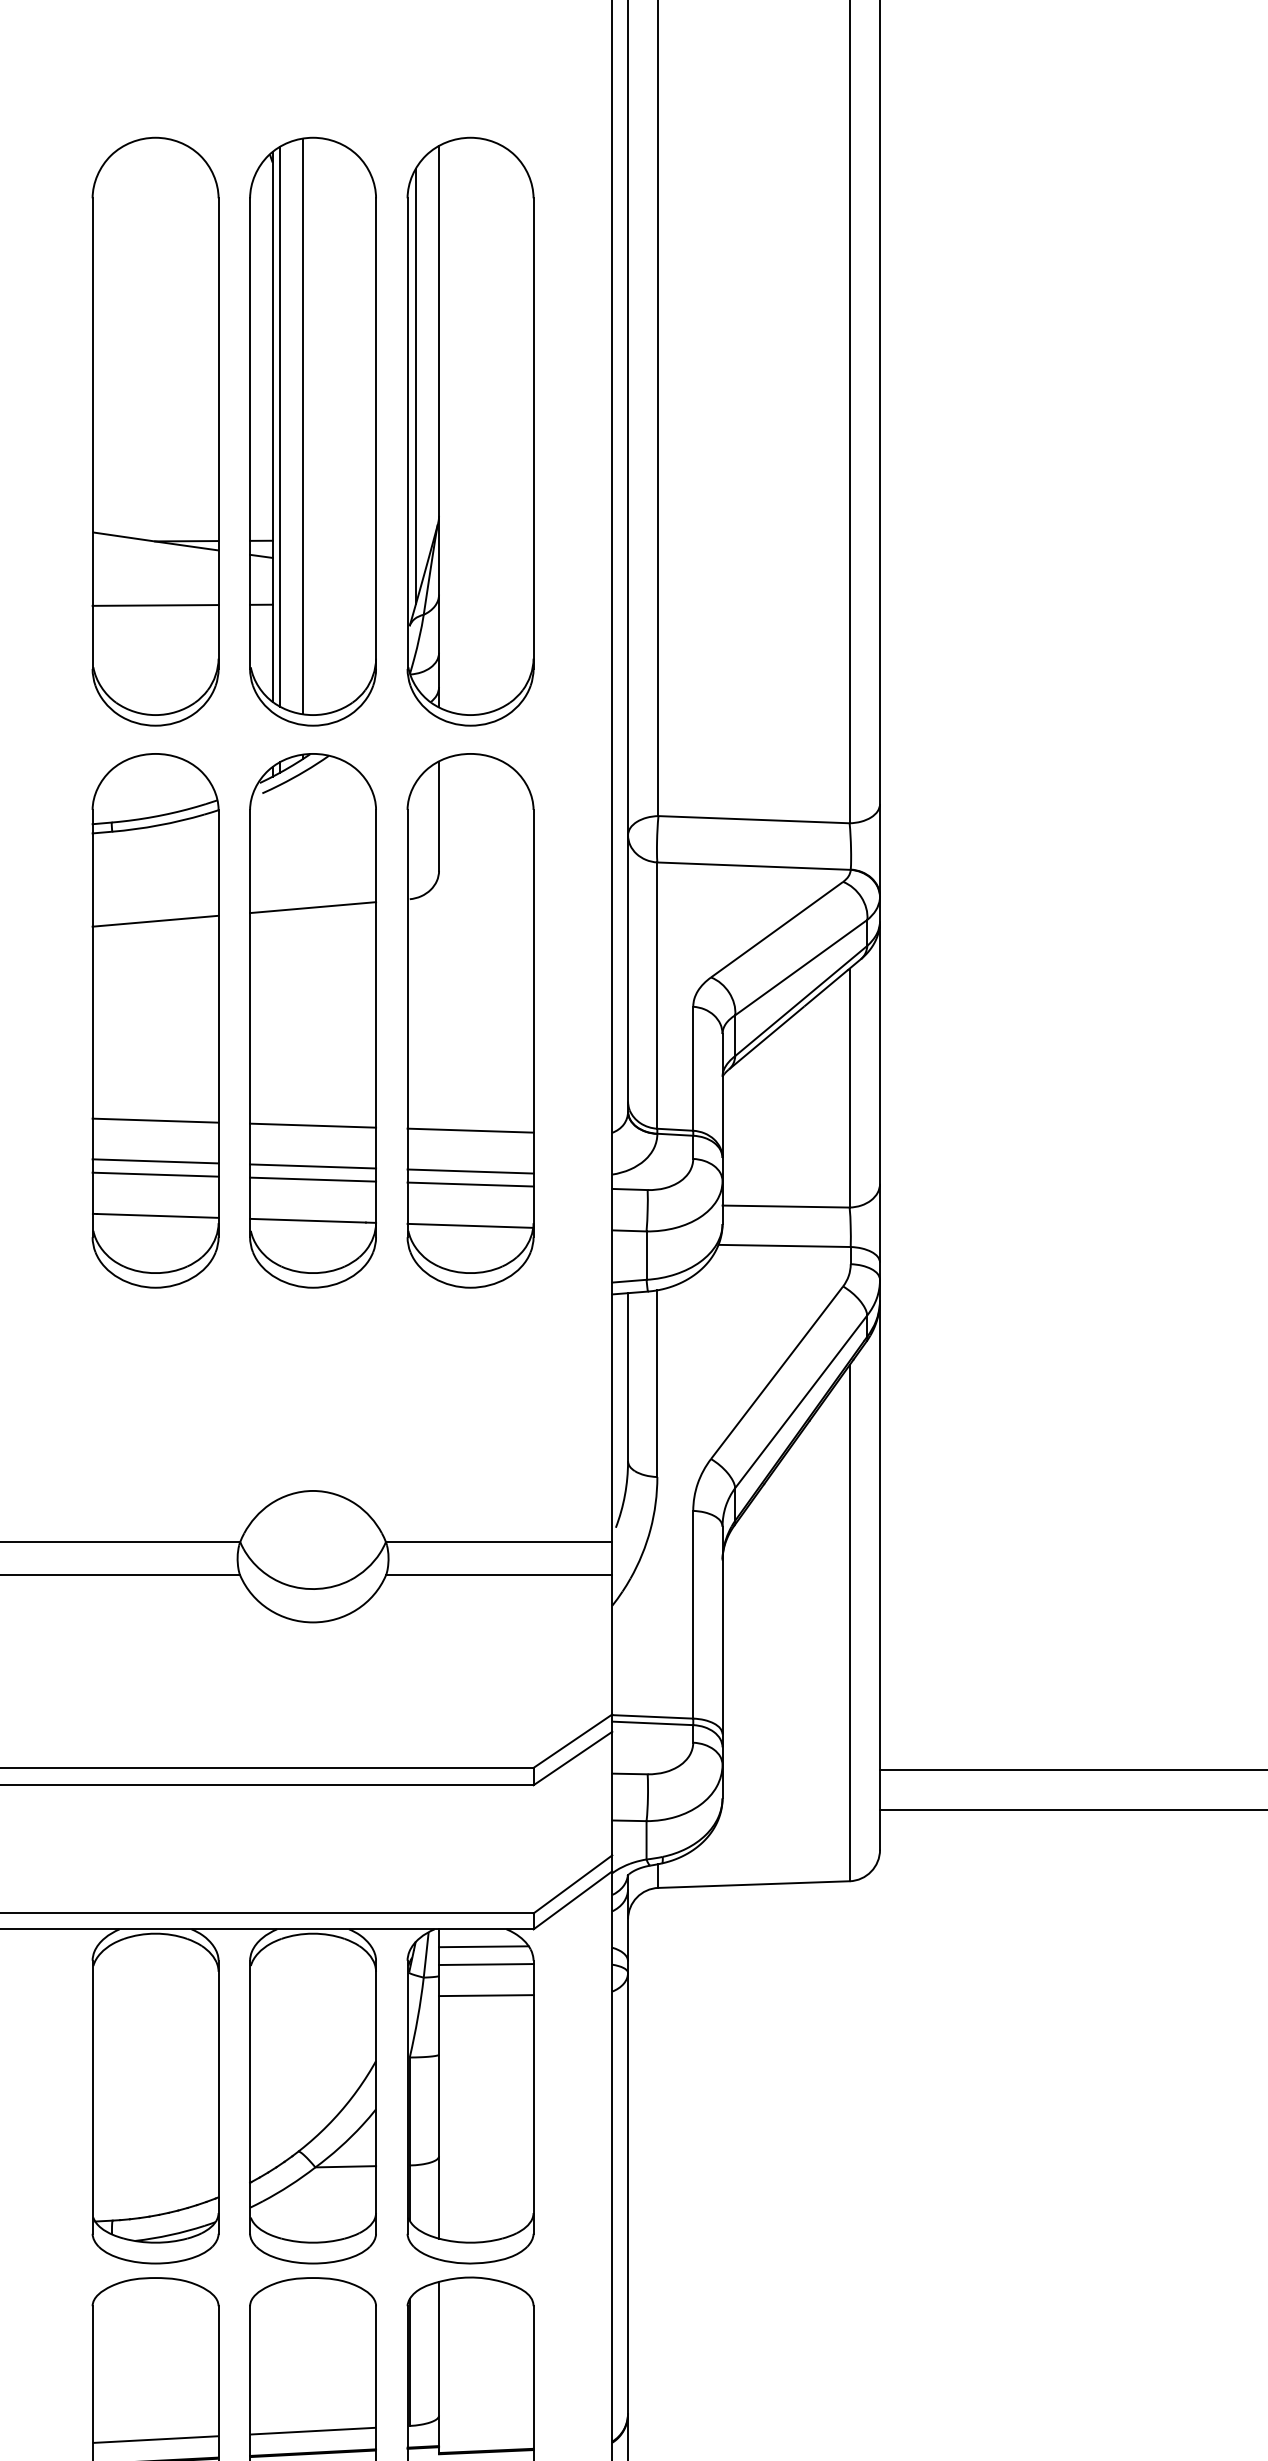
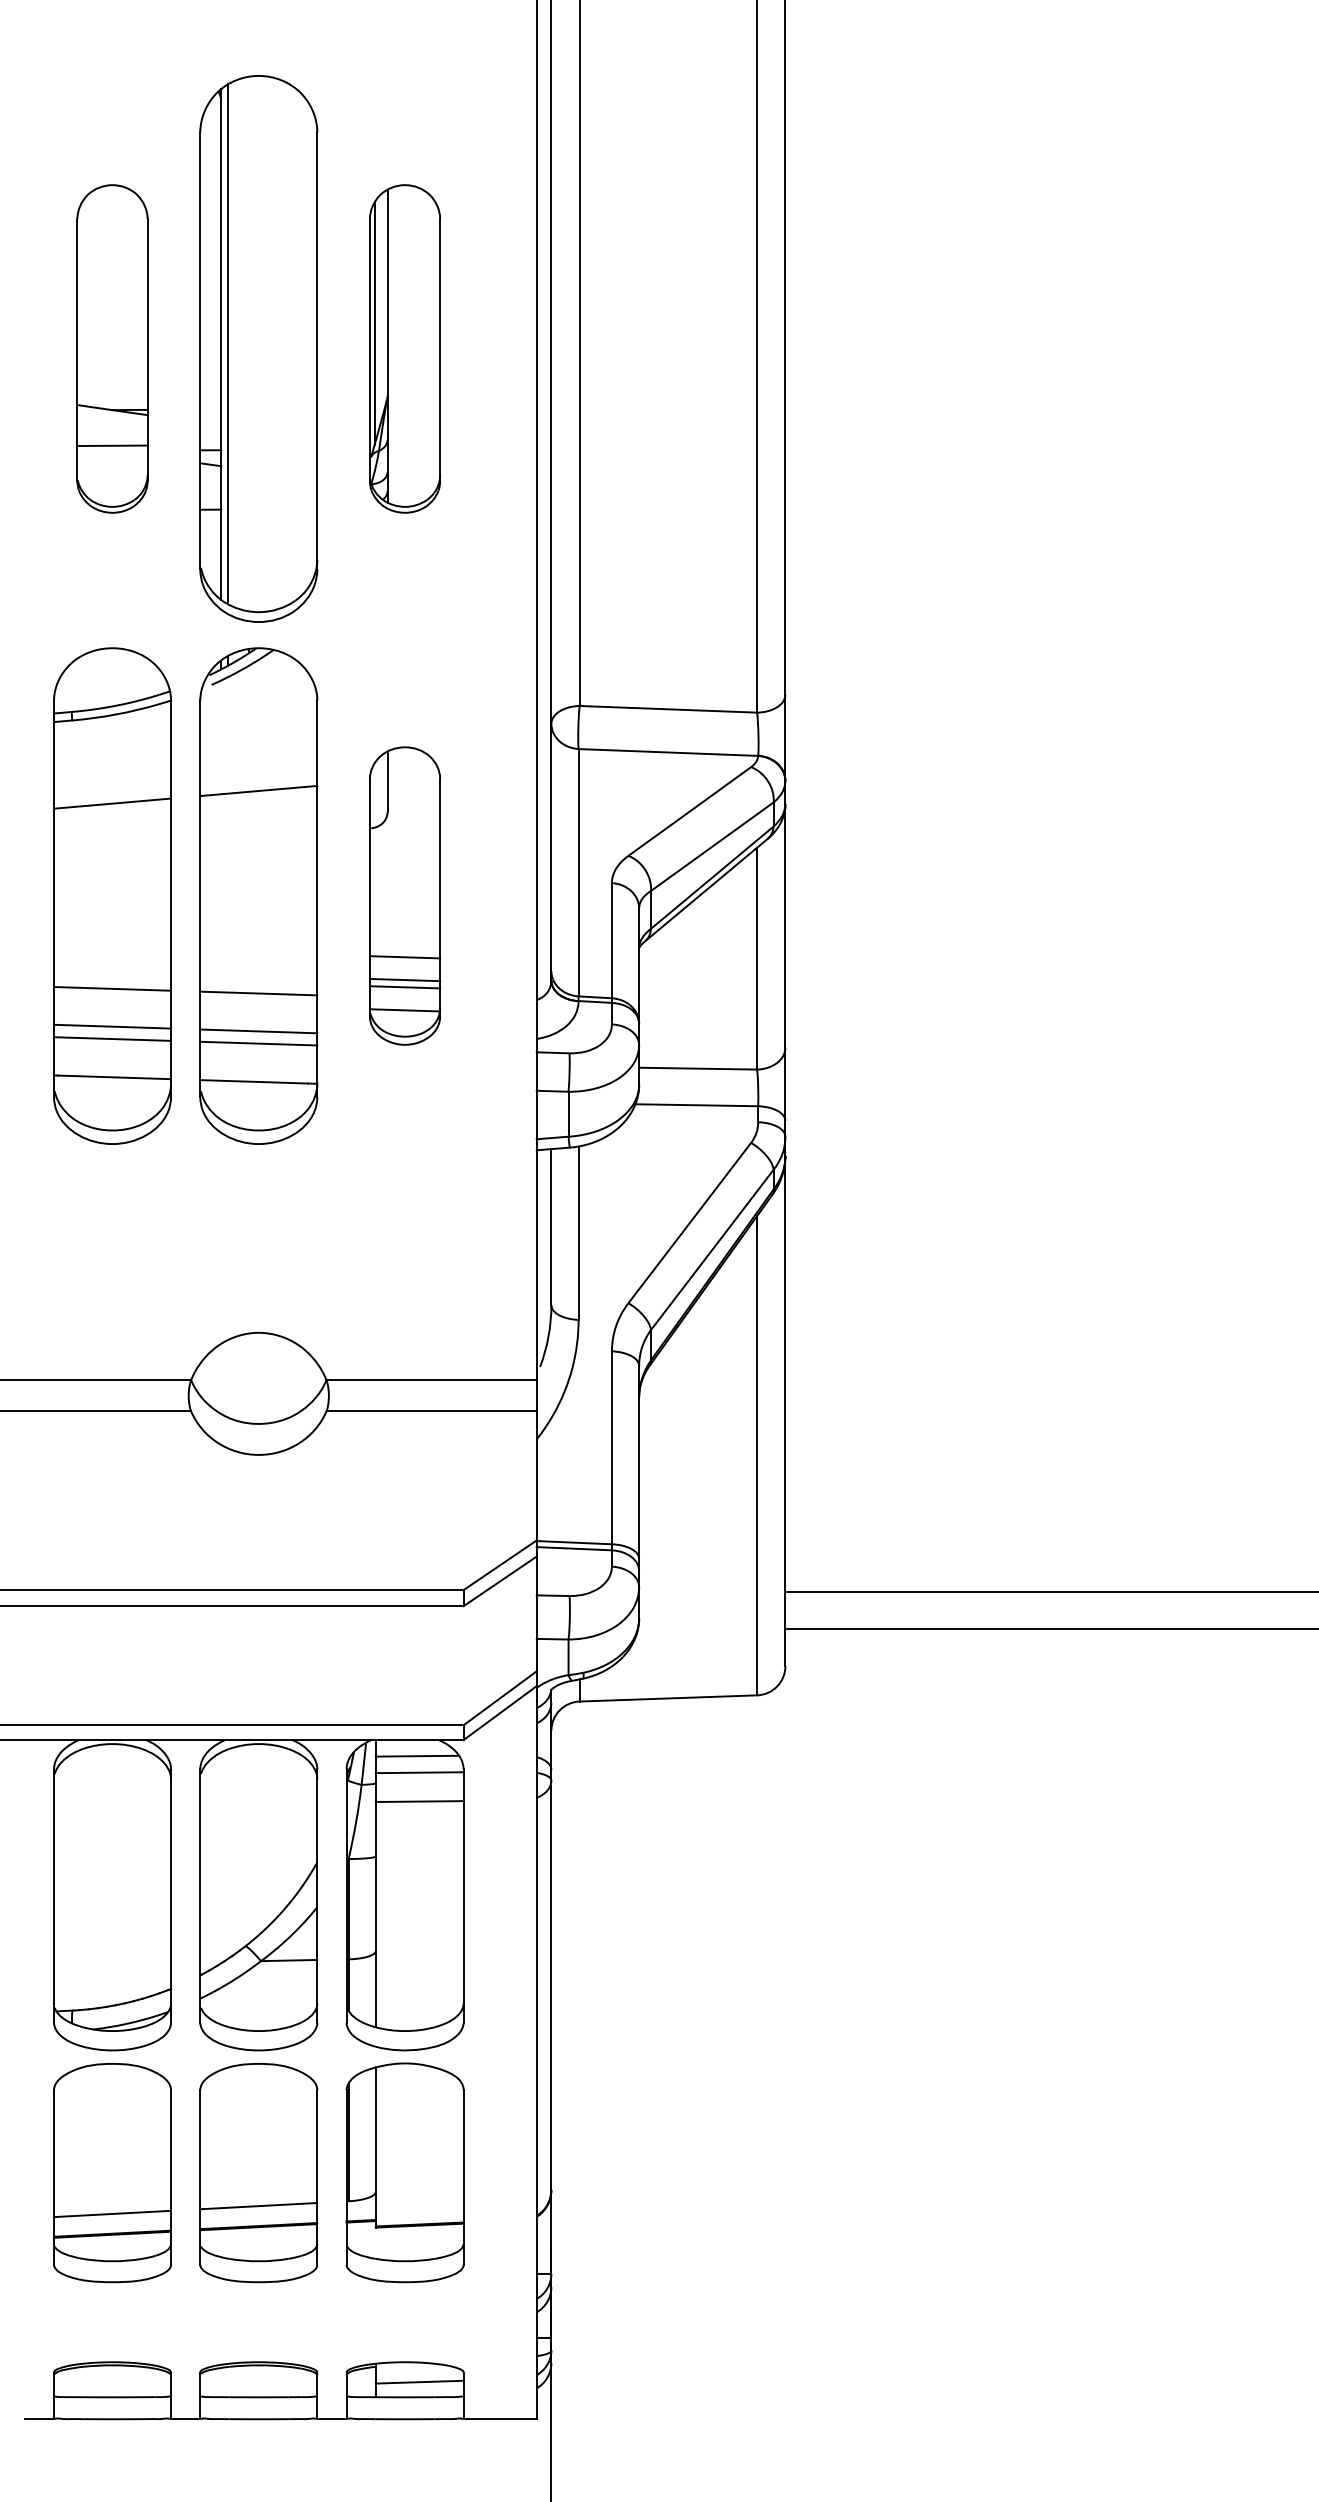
line: (303, 425) -> (249, 343), removed
part: (155, 431) -> (112, 348), size x0.6
part: (469, 431) -> (404, 348), size x0.6
part: (469, 1020) -> (404, 895), size x0.6

